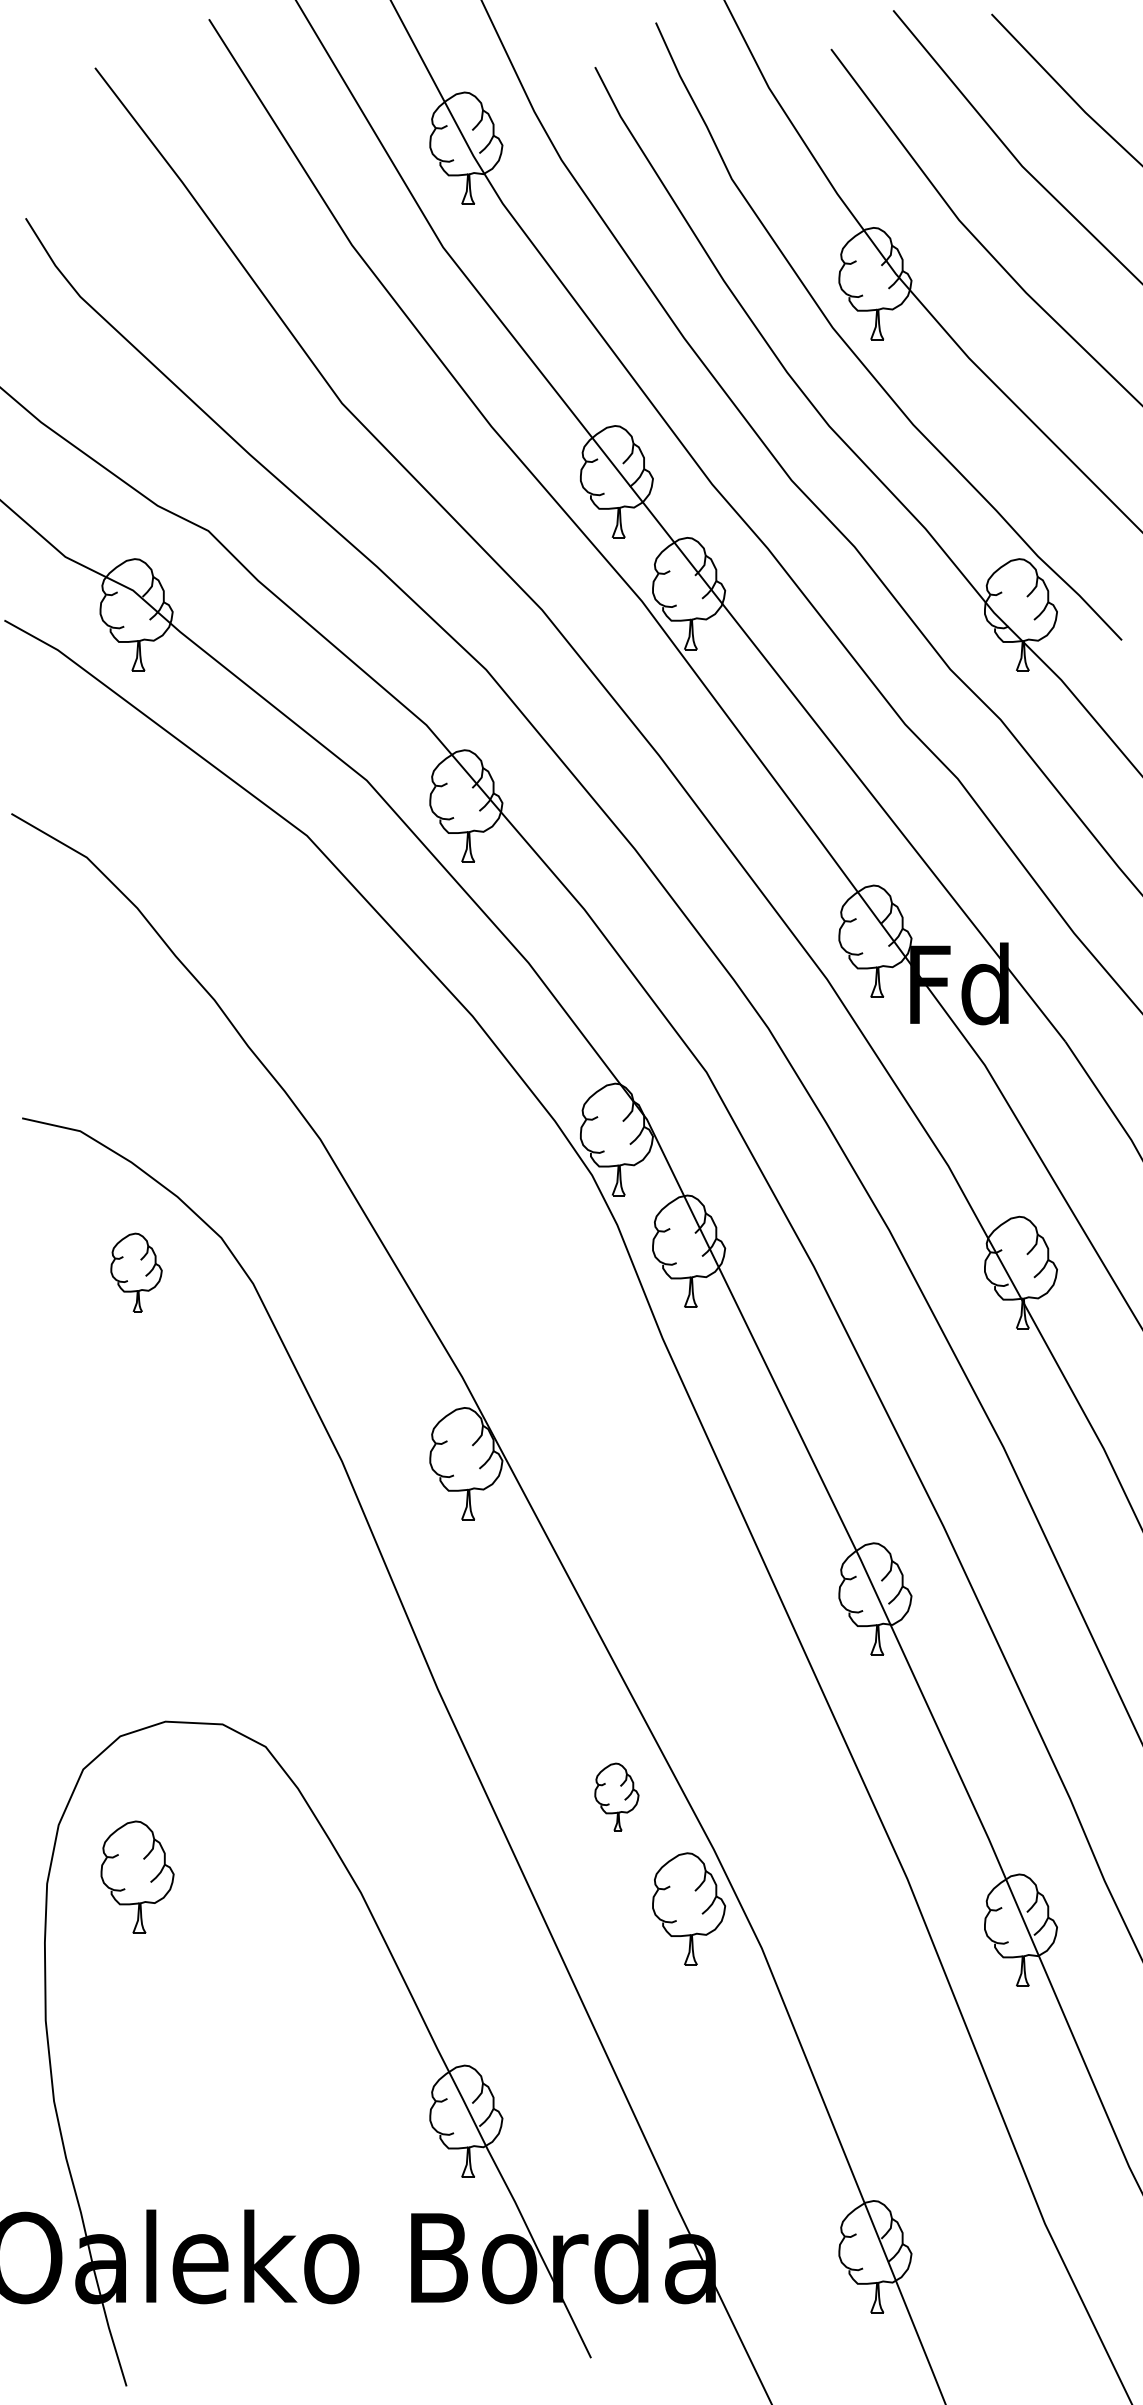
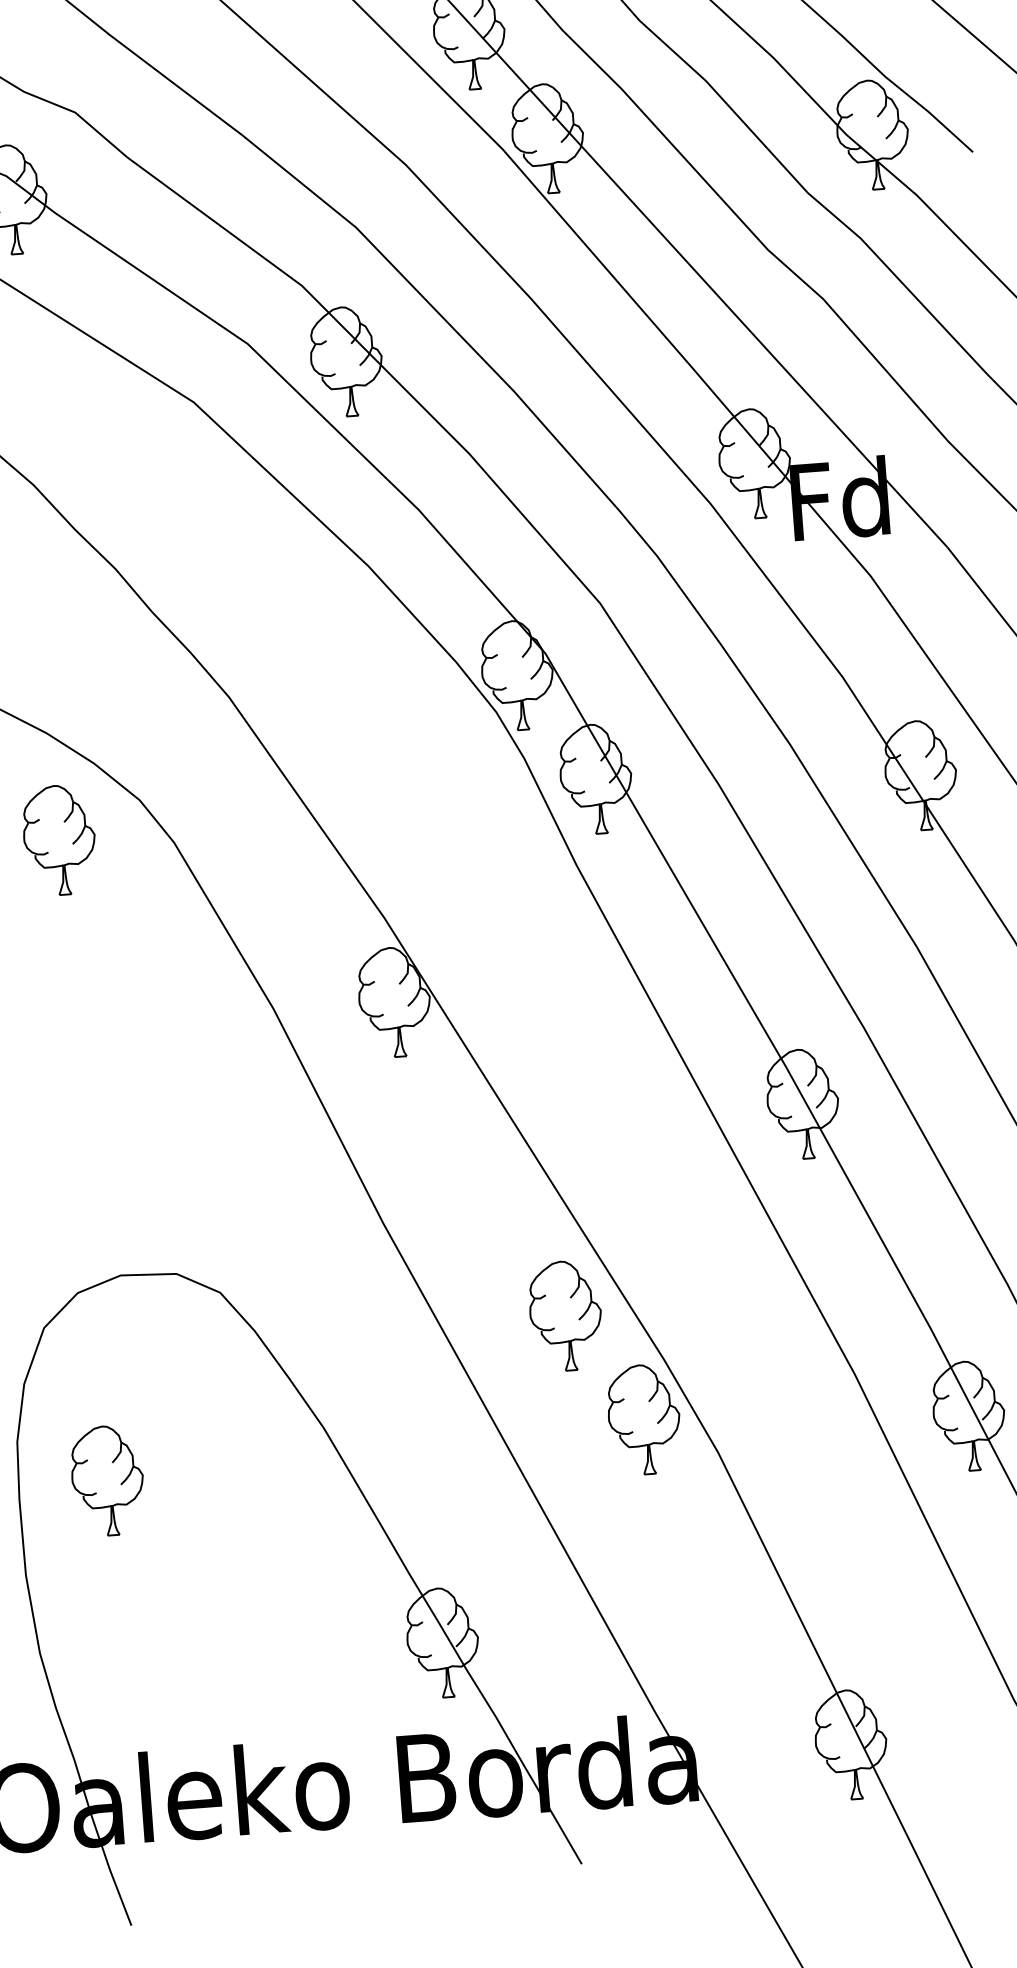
part: (136, 1272) -> (59, 840), size x1.43
part: (616, 1796) -> (565, 1315), size x1.67
part: (137, 1876) -> (107, 1479), moved

